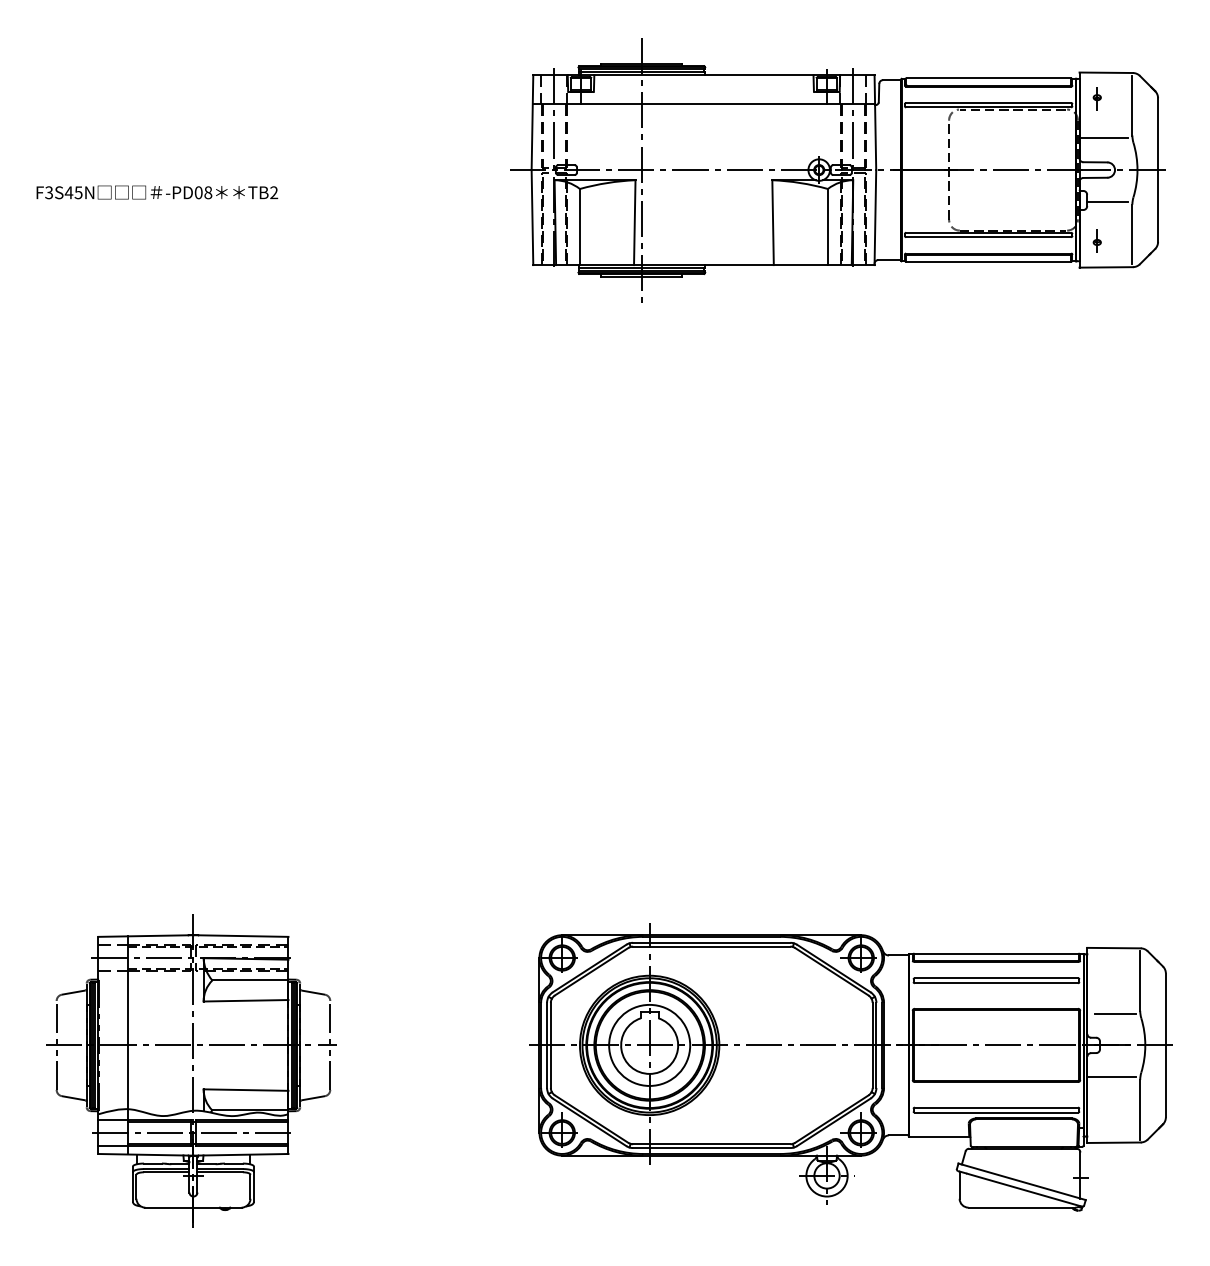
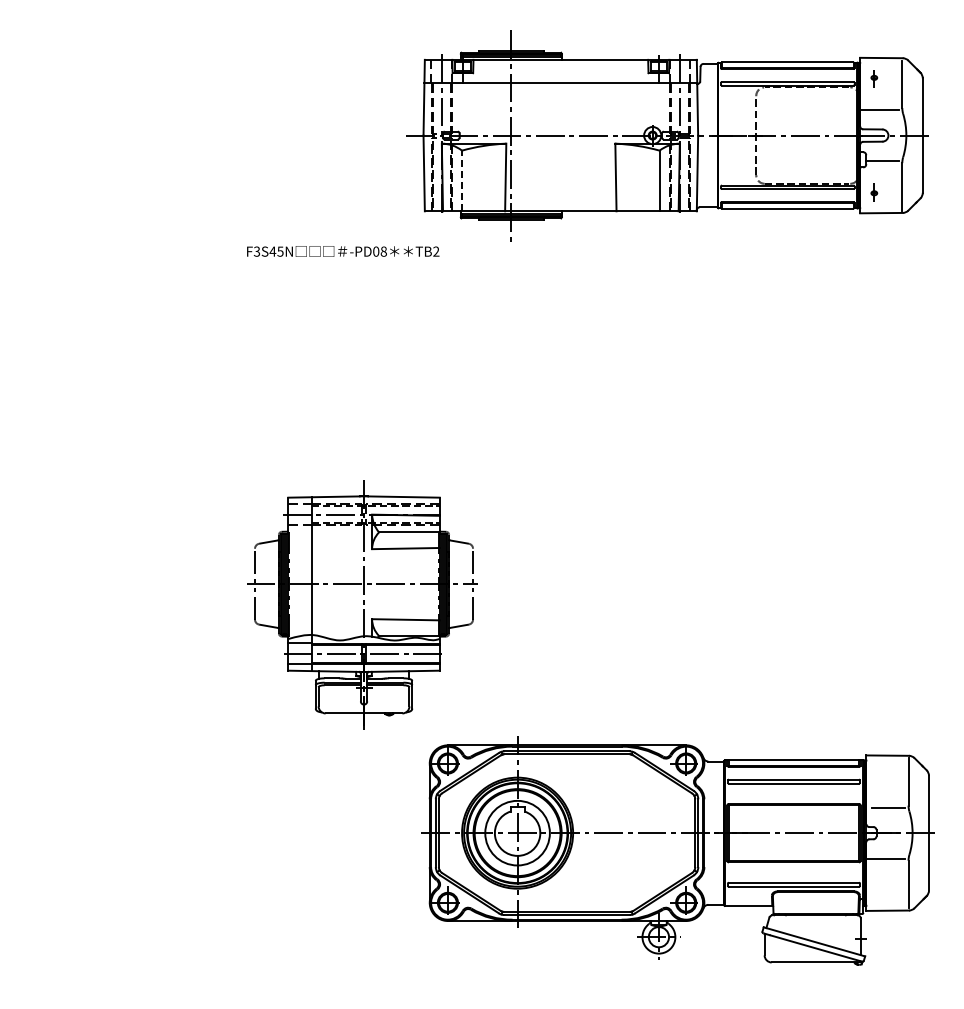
text: (157, 192) -> (343, 251), moved
line: (580, 226) -> (462, 180), solid -> dashed
part: (191, 1070) -> (362, 604), moved

